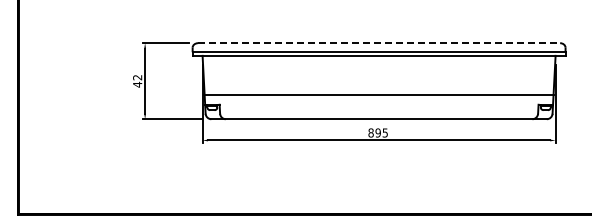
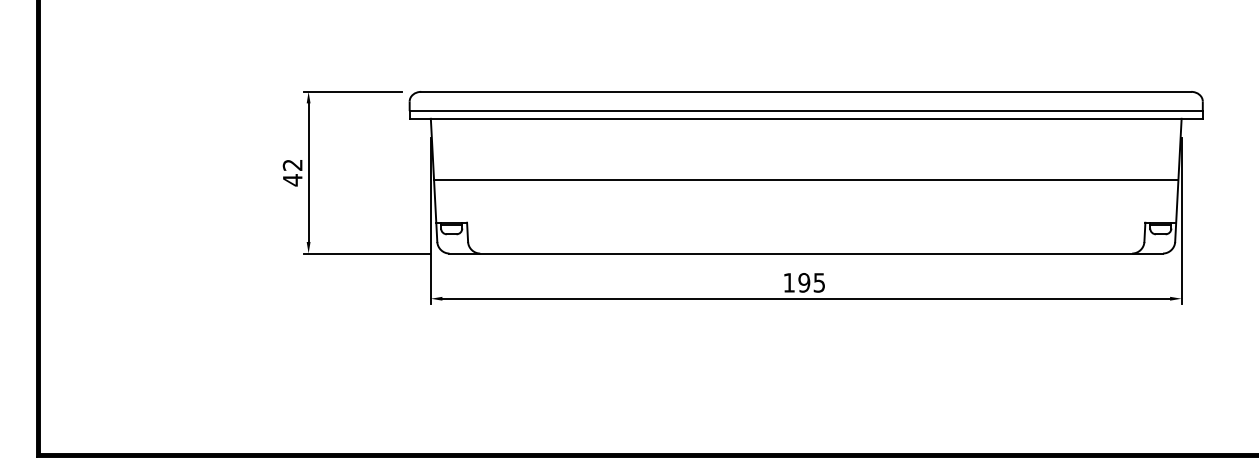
line: (379, 43) -> (807, 92), dashed -> solid
line: (379, 94) -> (807, 179), moved
text: (370, 132) -> (787, 281), 895 -> 195

